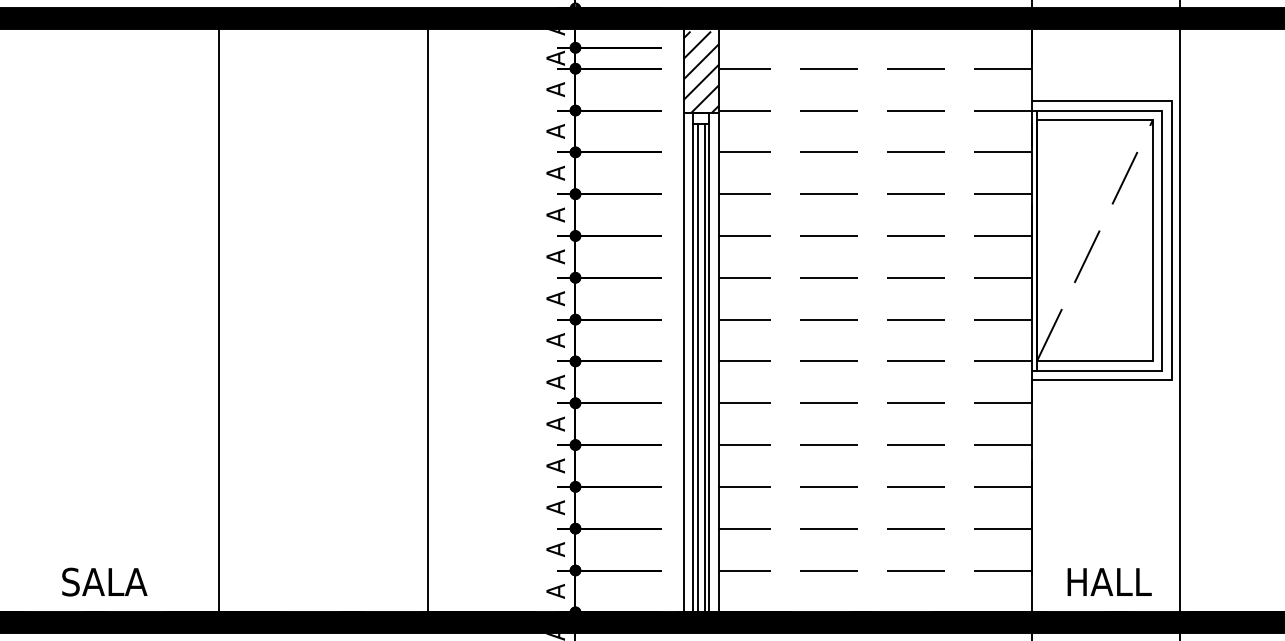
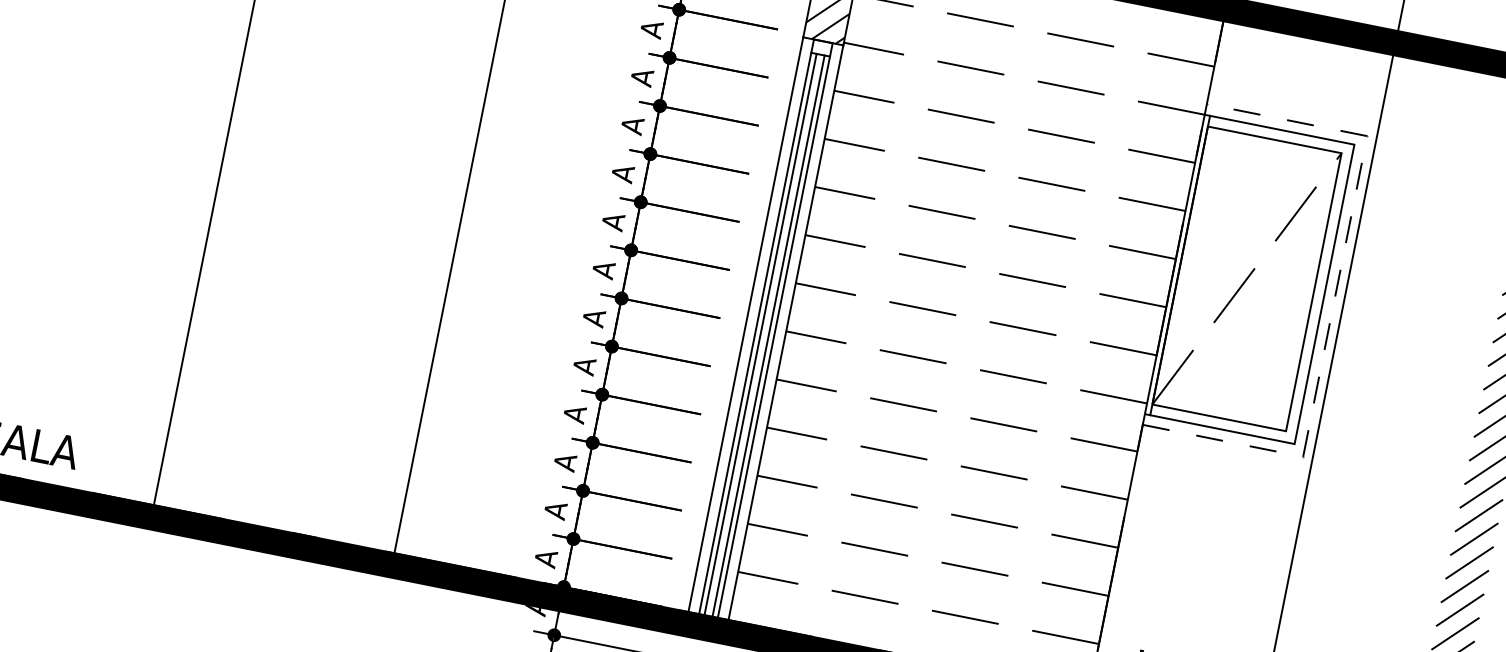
line: (1171, 240) -> (1335, 296), solid -> dashed

